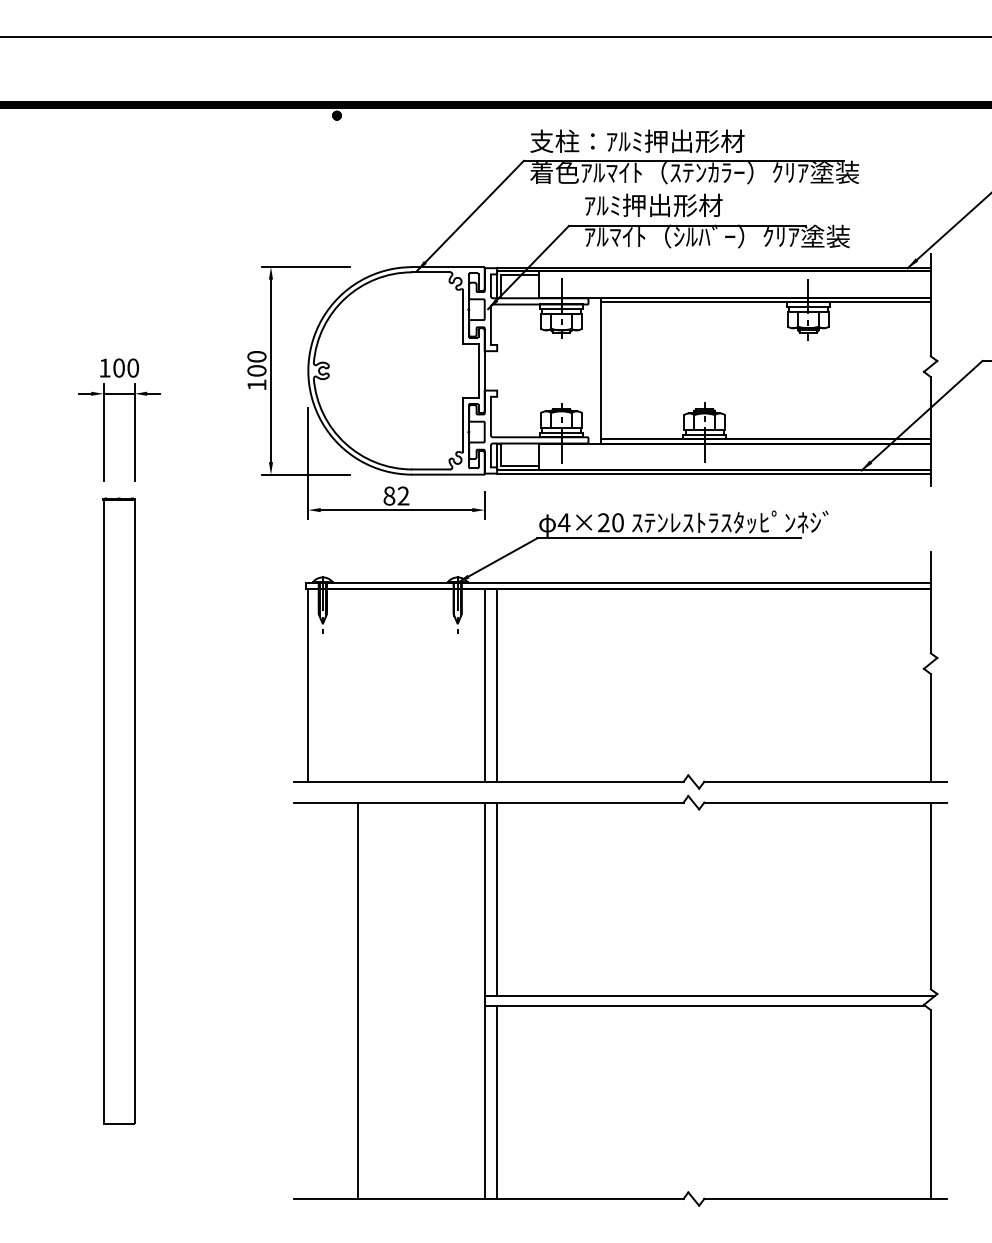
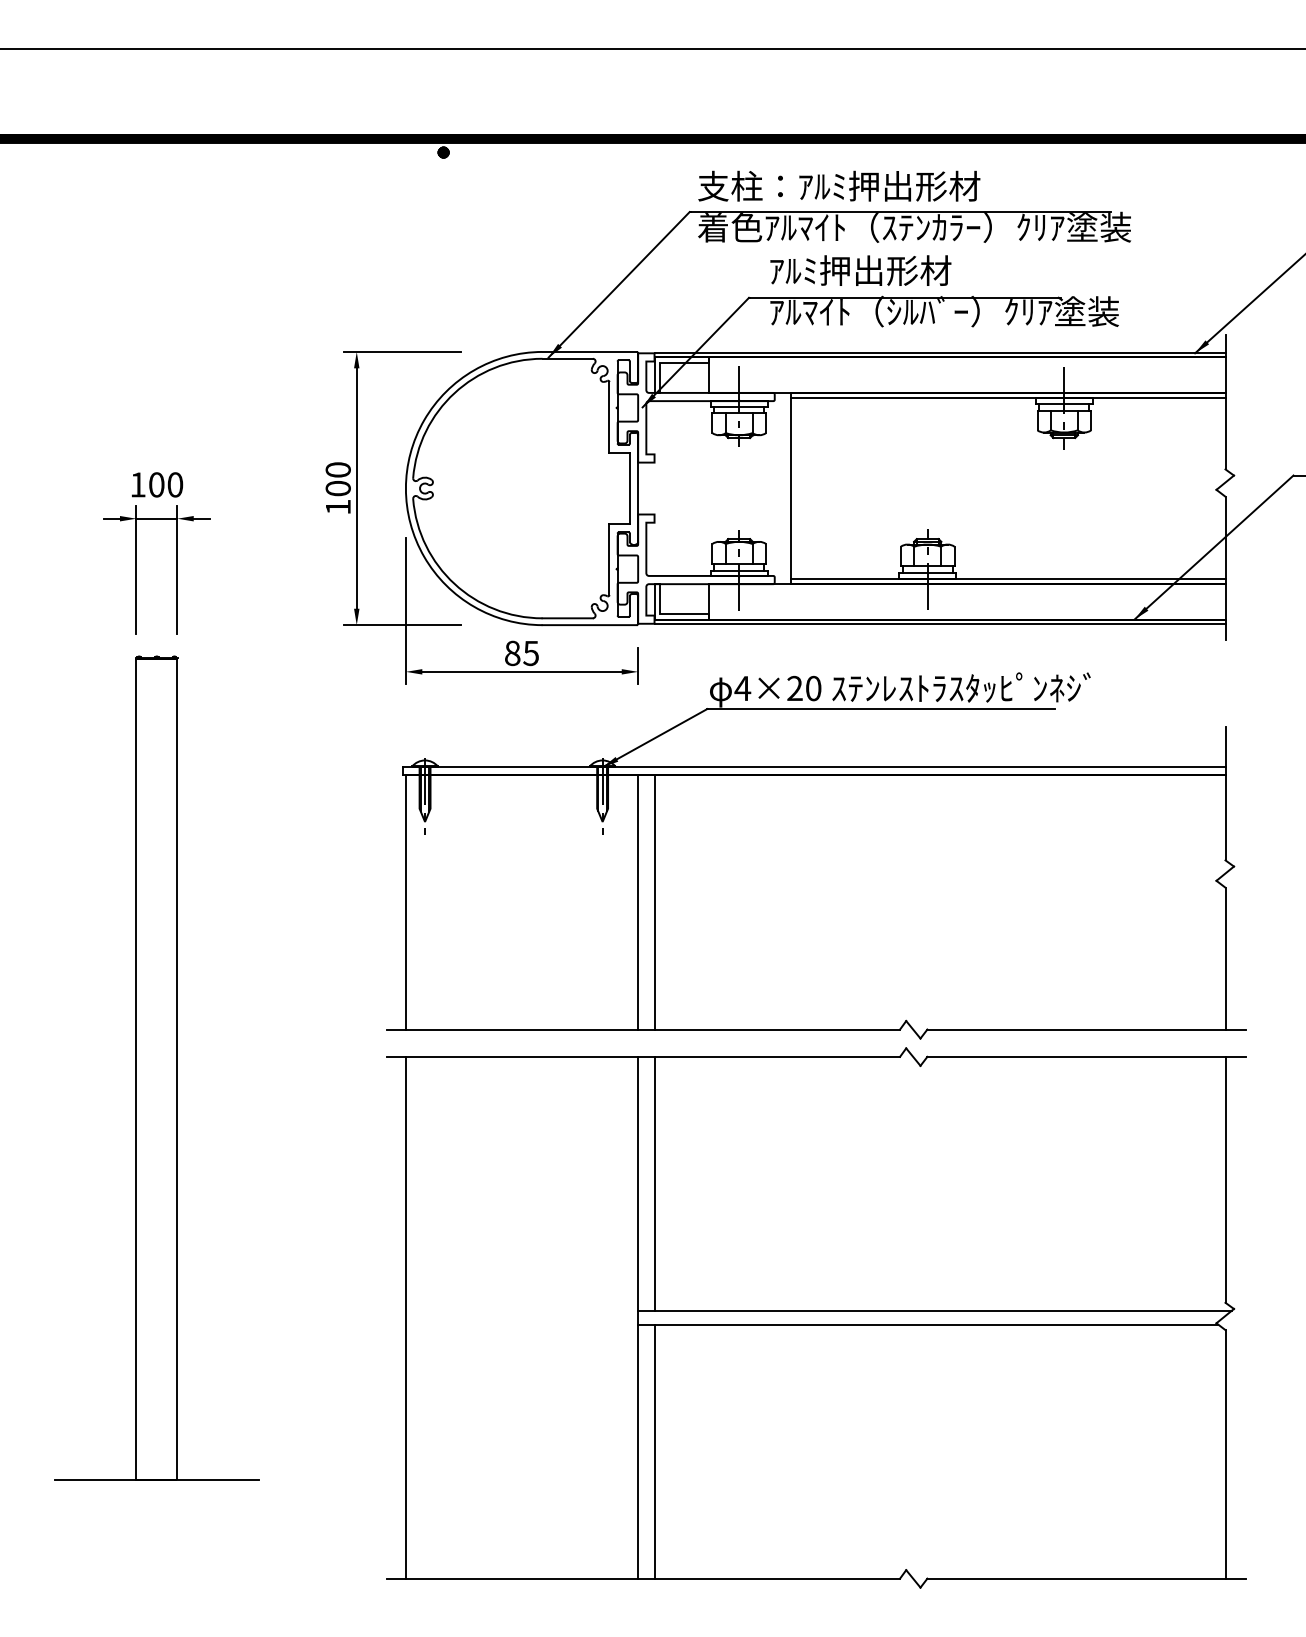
text: (403, 495) -> (531, 652), 82 -> 85
line: (358, 1000) -> (406, 1317), moved
line: (118, 1124) -> (155, 1480), added

